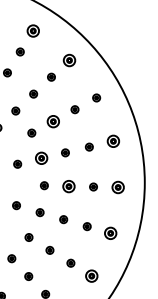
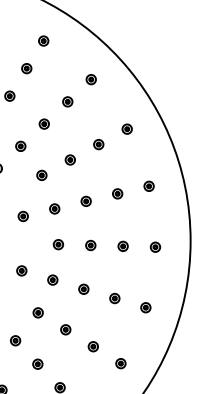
part: (32, 30) -> (42, 40), size x0.62
part: (68, 59) -> (90, 78), size x0.62
part: (53, 120) -> (70, 158), size x0.62
part: (112, 141) -> (148, 186), size x0.62
part: (41, 158) -> (54, 208), size x0.62
part: (68, 185) -> (90, 244), size x0.62
part: (117, 187) -> (154, 247), size x0.62
part: (110, 233) -> (145, 307), size x0.62
part: (91, 275) -> (120, 362), size x0.62

